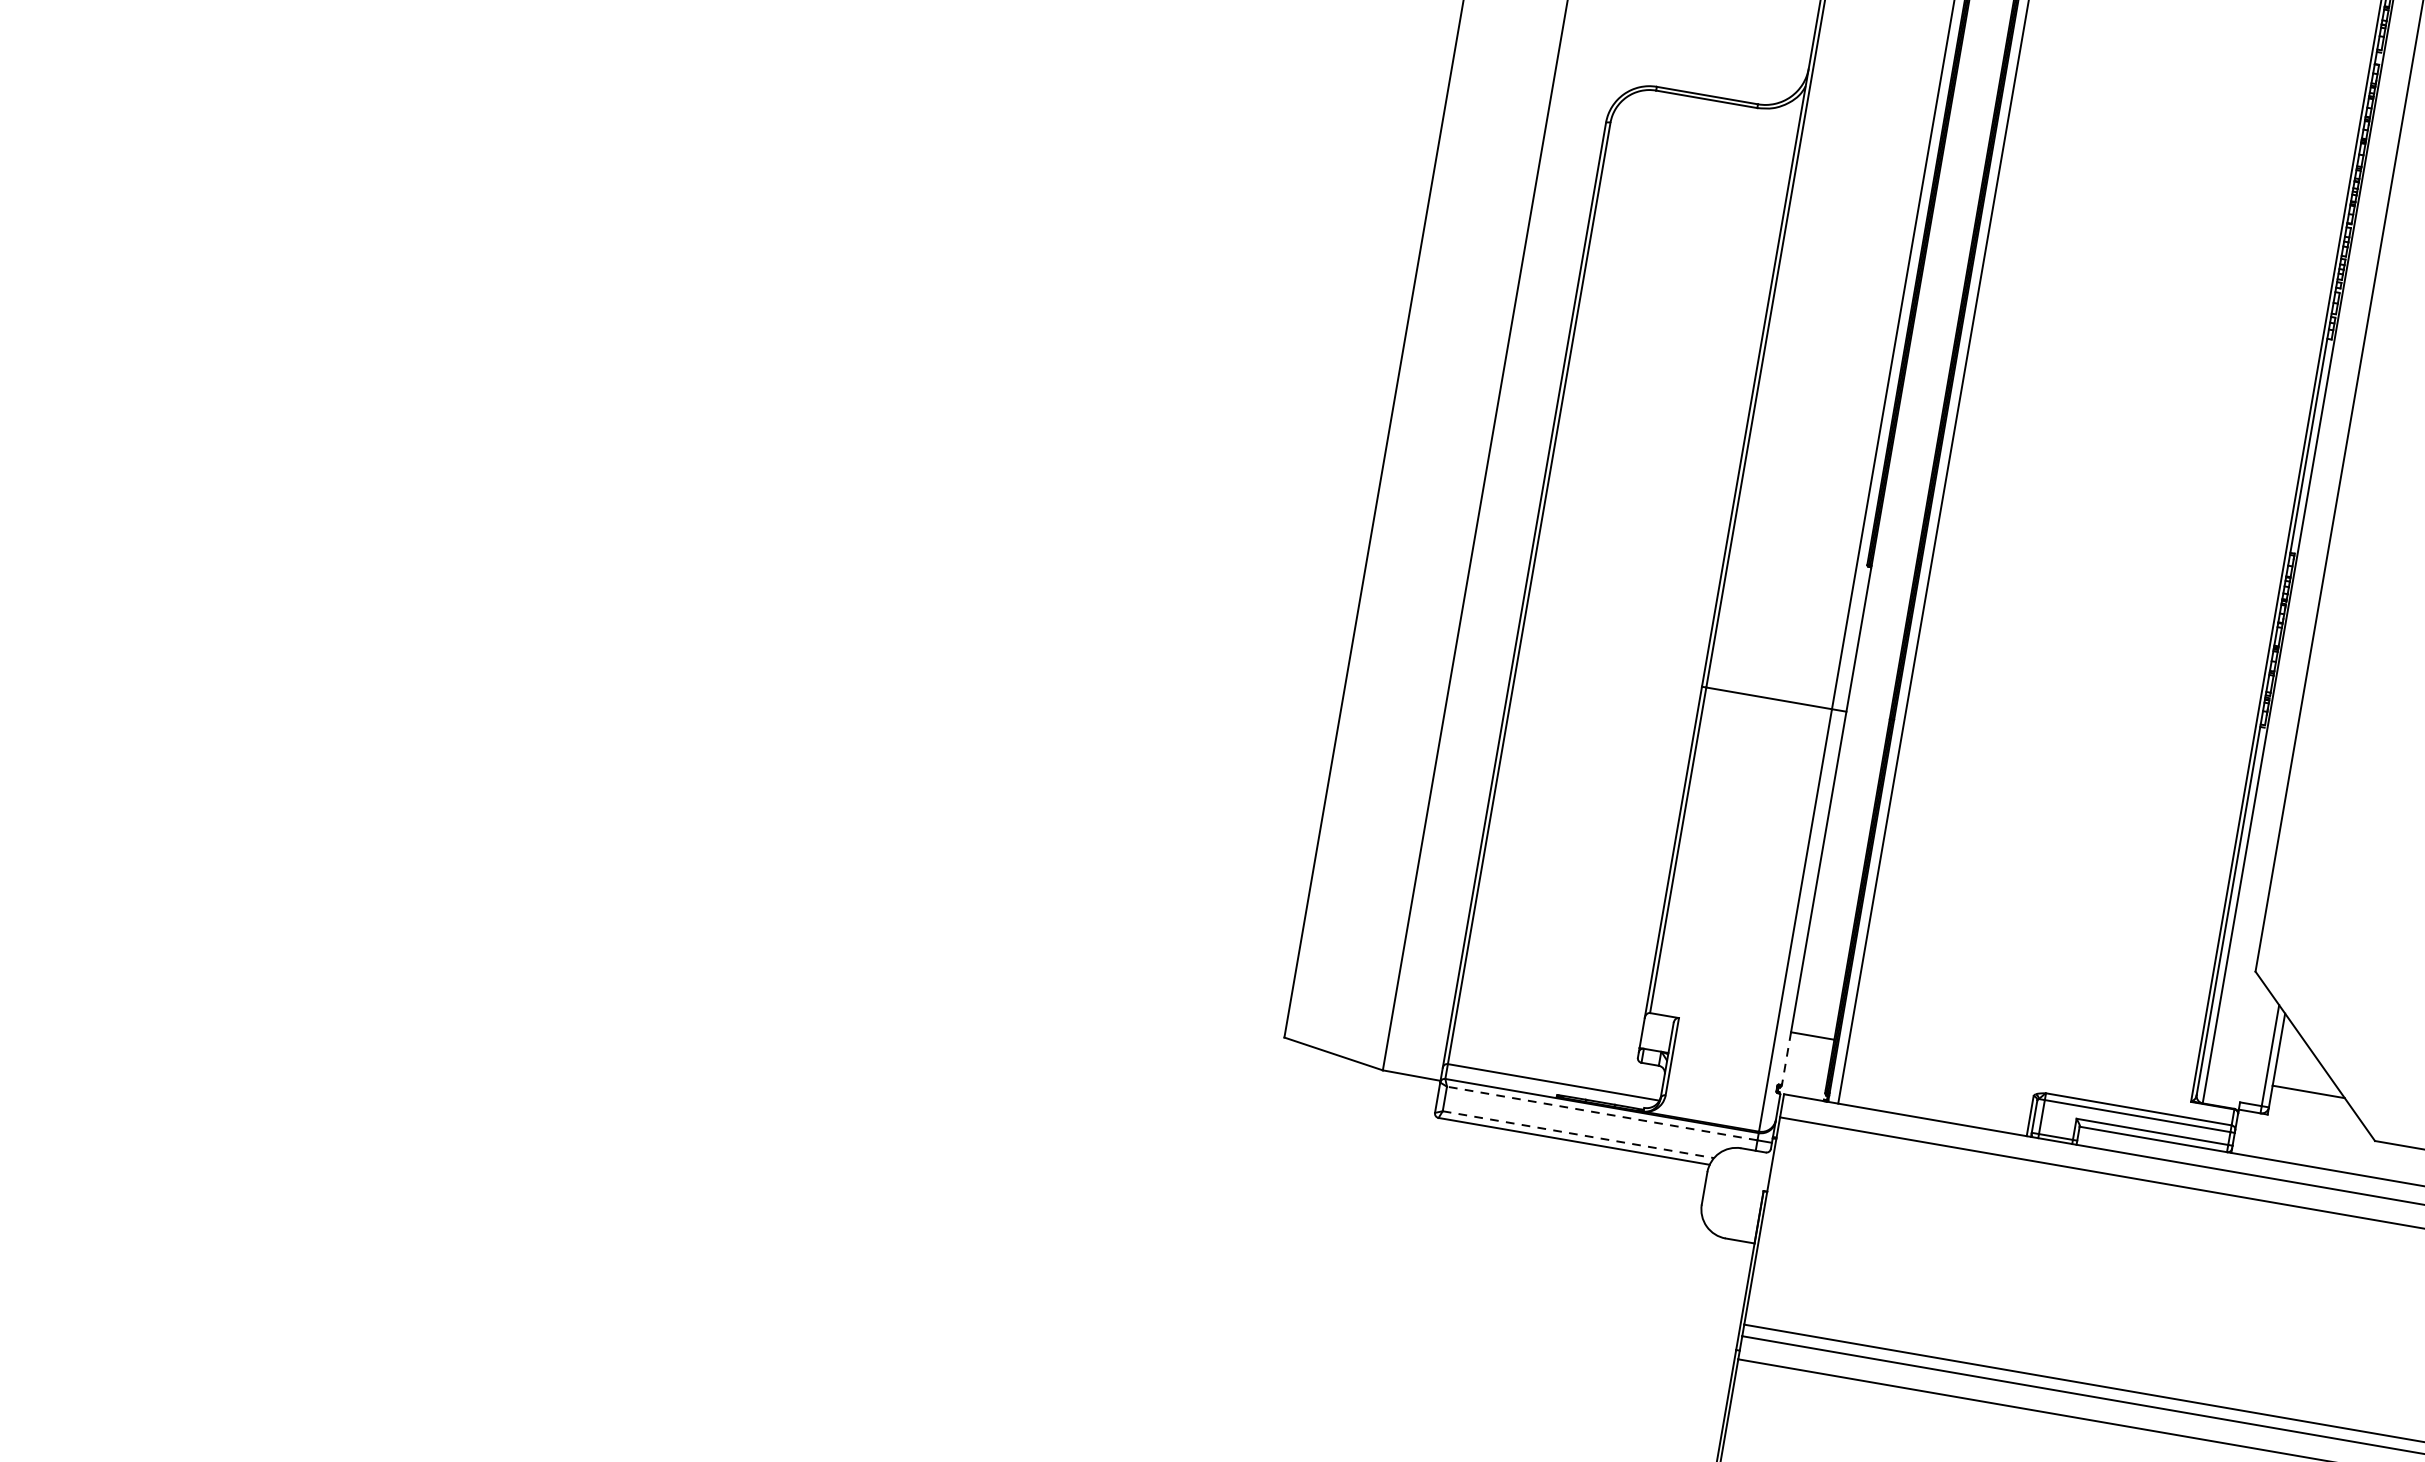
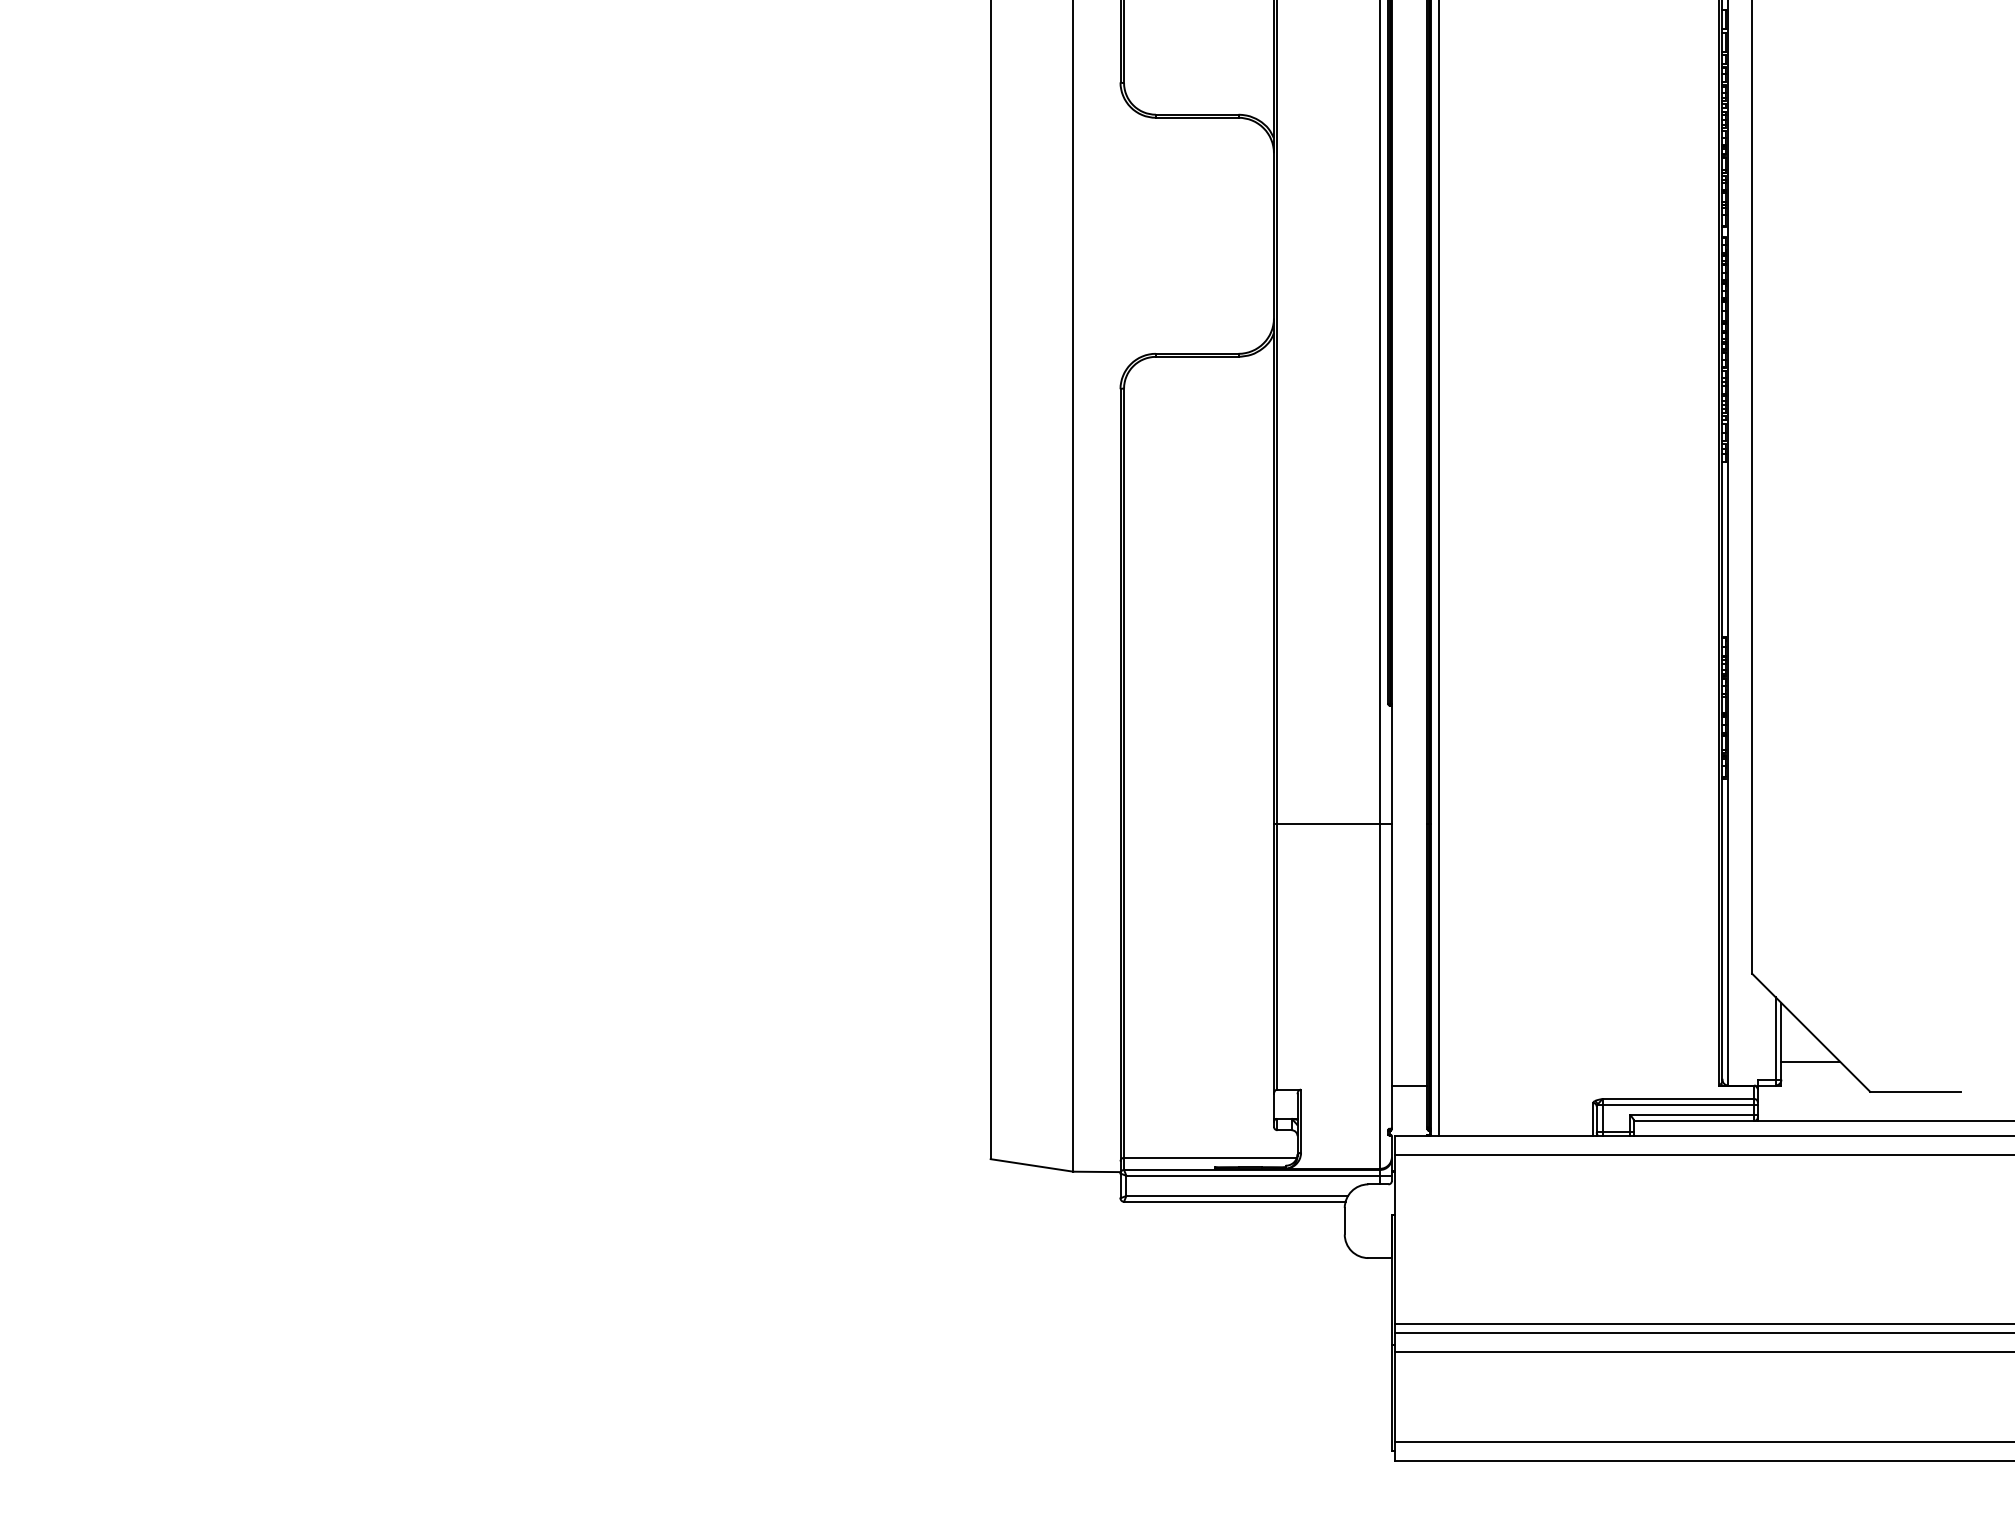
line: (1785, 1059) -> (1391, 1107), dashed -> solid
line: (1602, 1113) -> (1253, 1175), dashed -> solid
line: (1578, 1134) -> (1237, 1195), dashed -> solid

